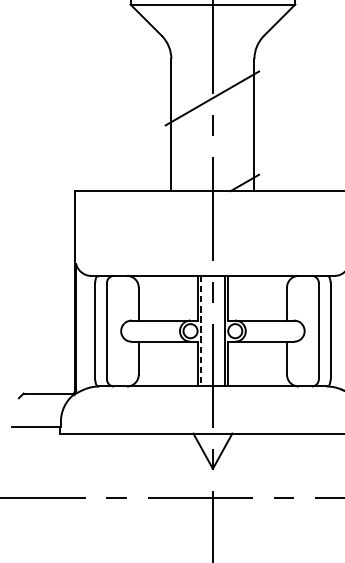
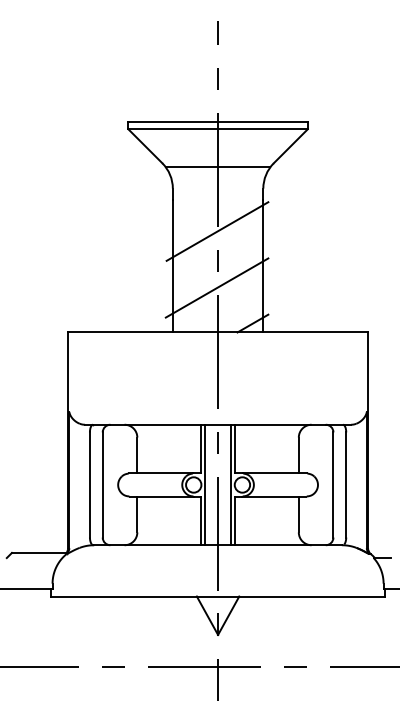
line: (212, 39) -> (217, 167), added
line: (211, 149) -> (216, 287), added
line: (201, 331) -> (205, 485), dashed -> solid

